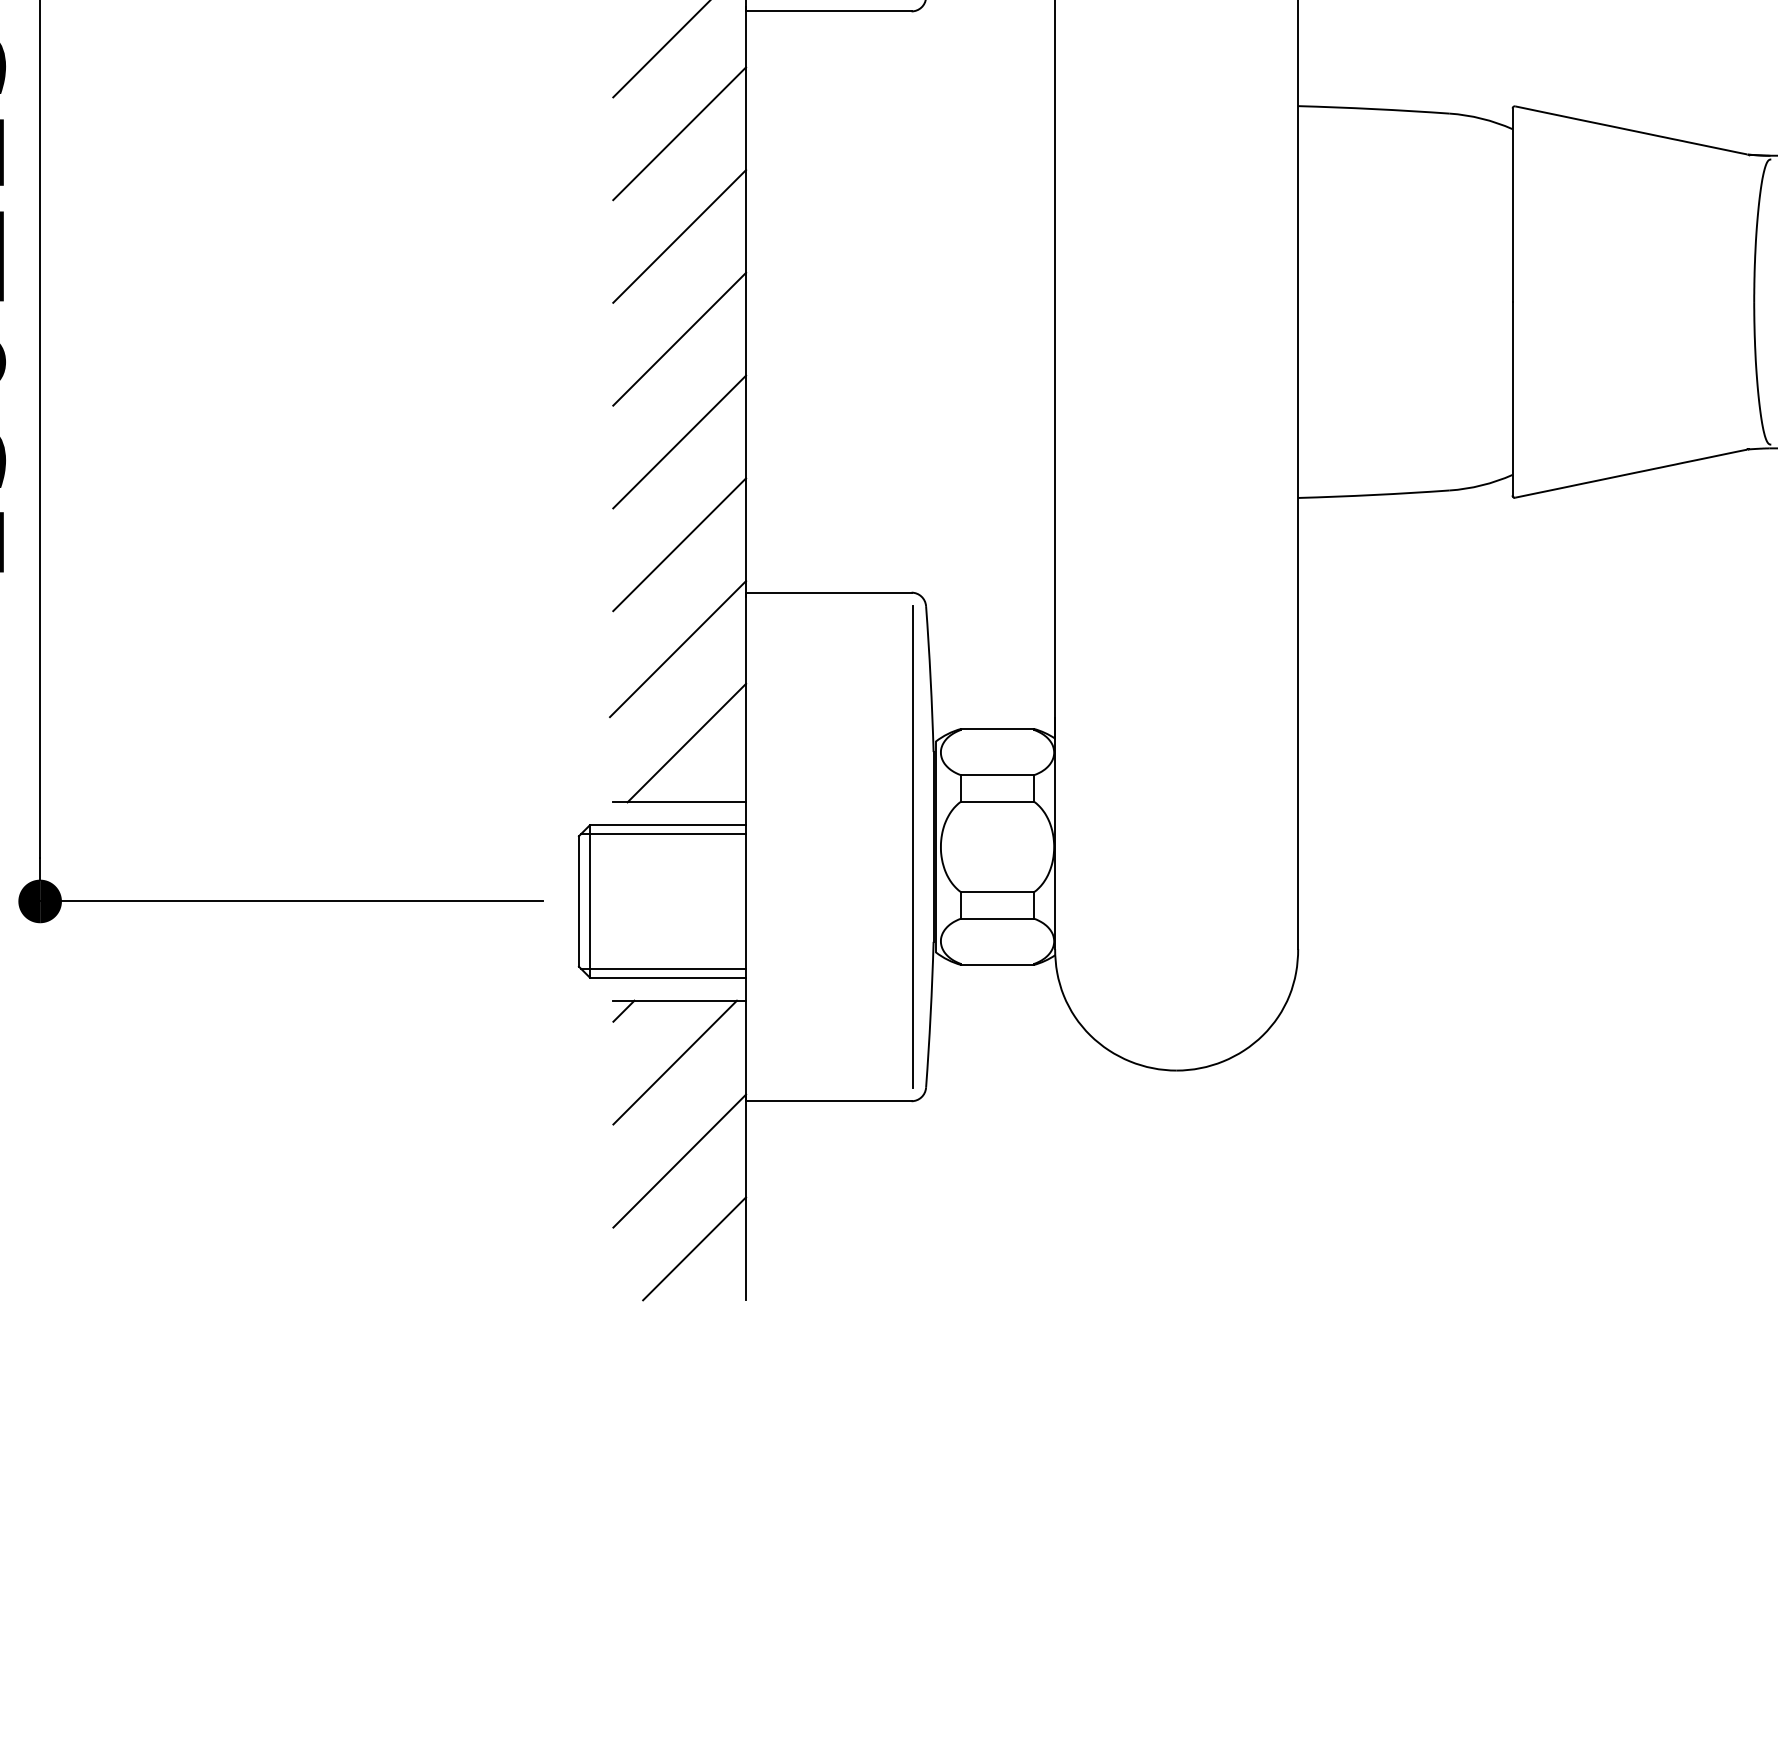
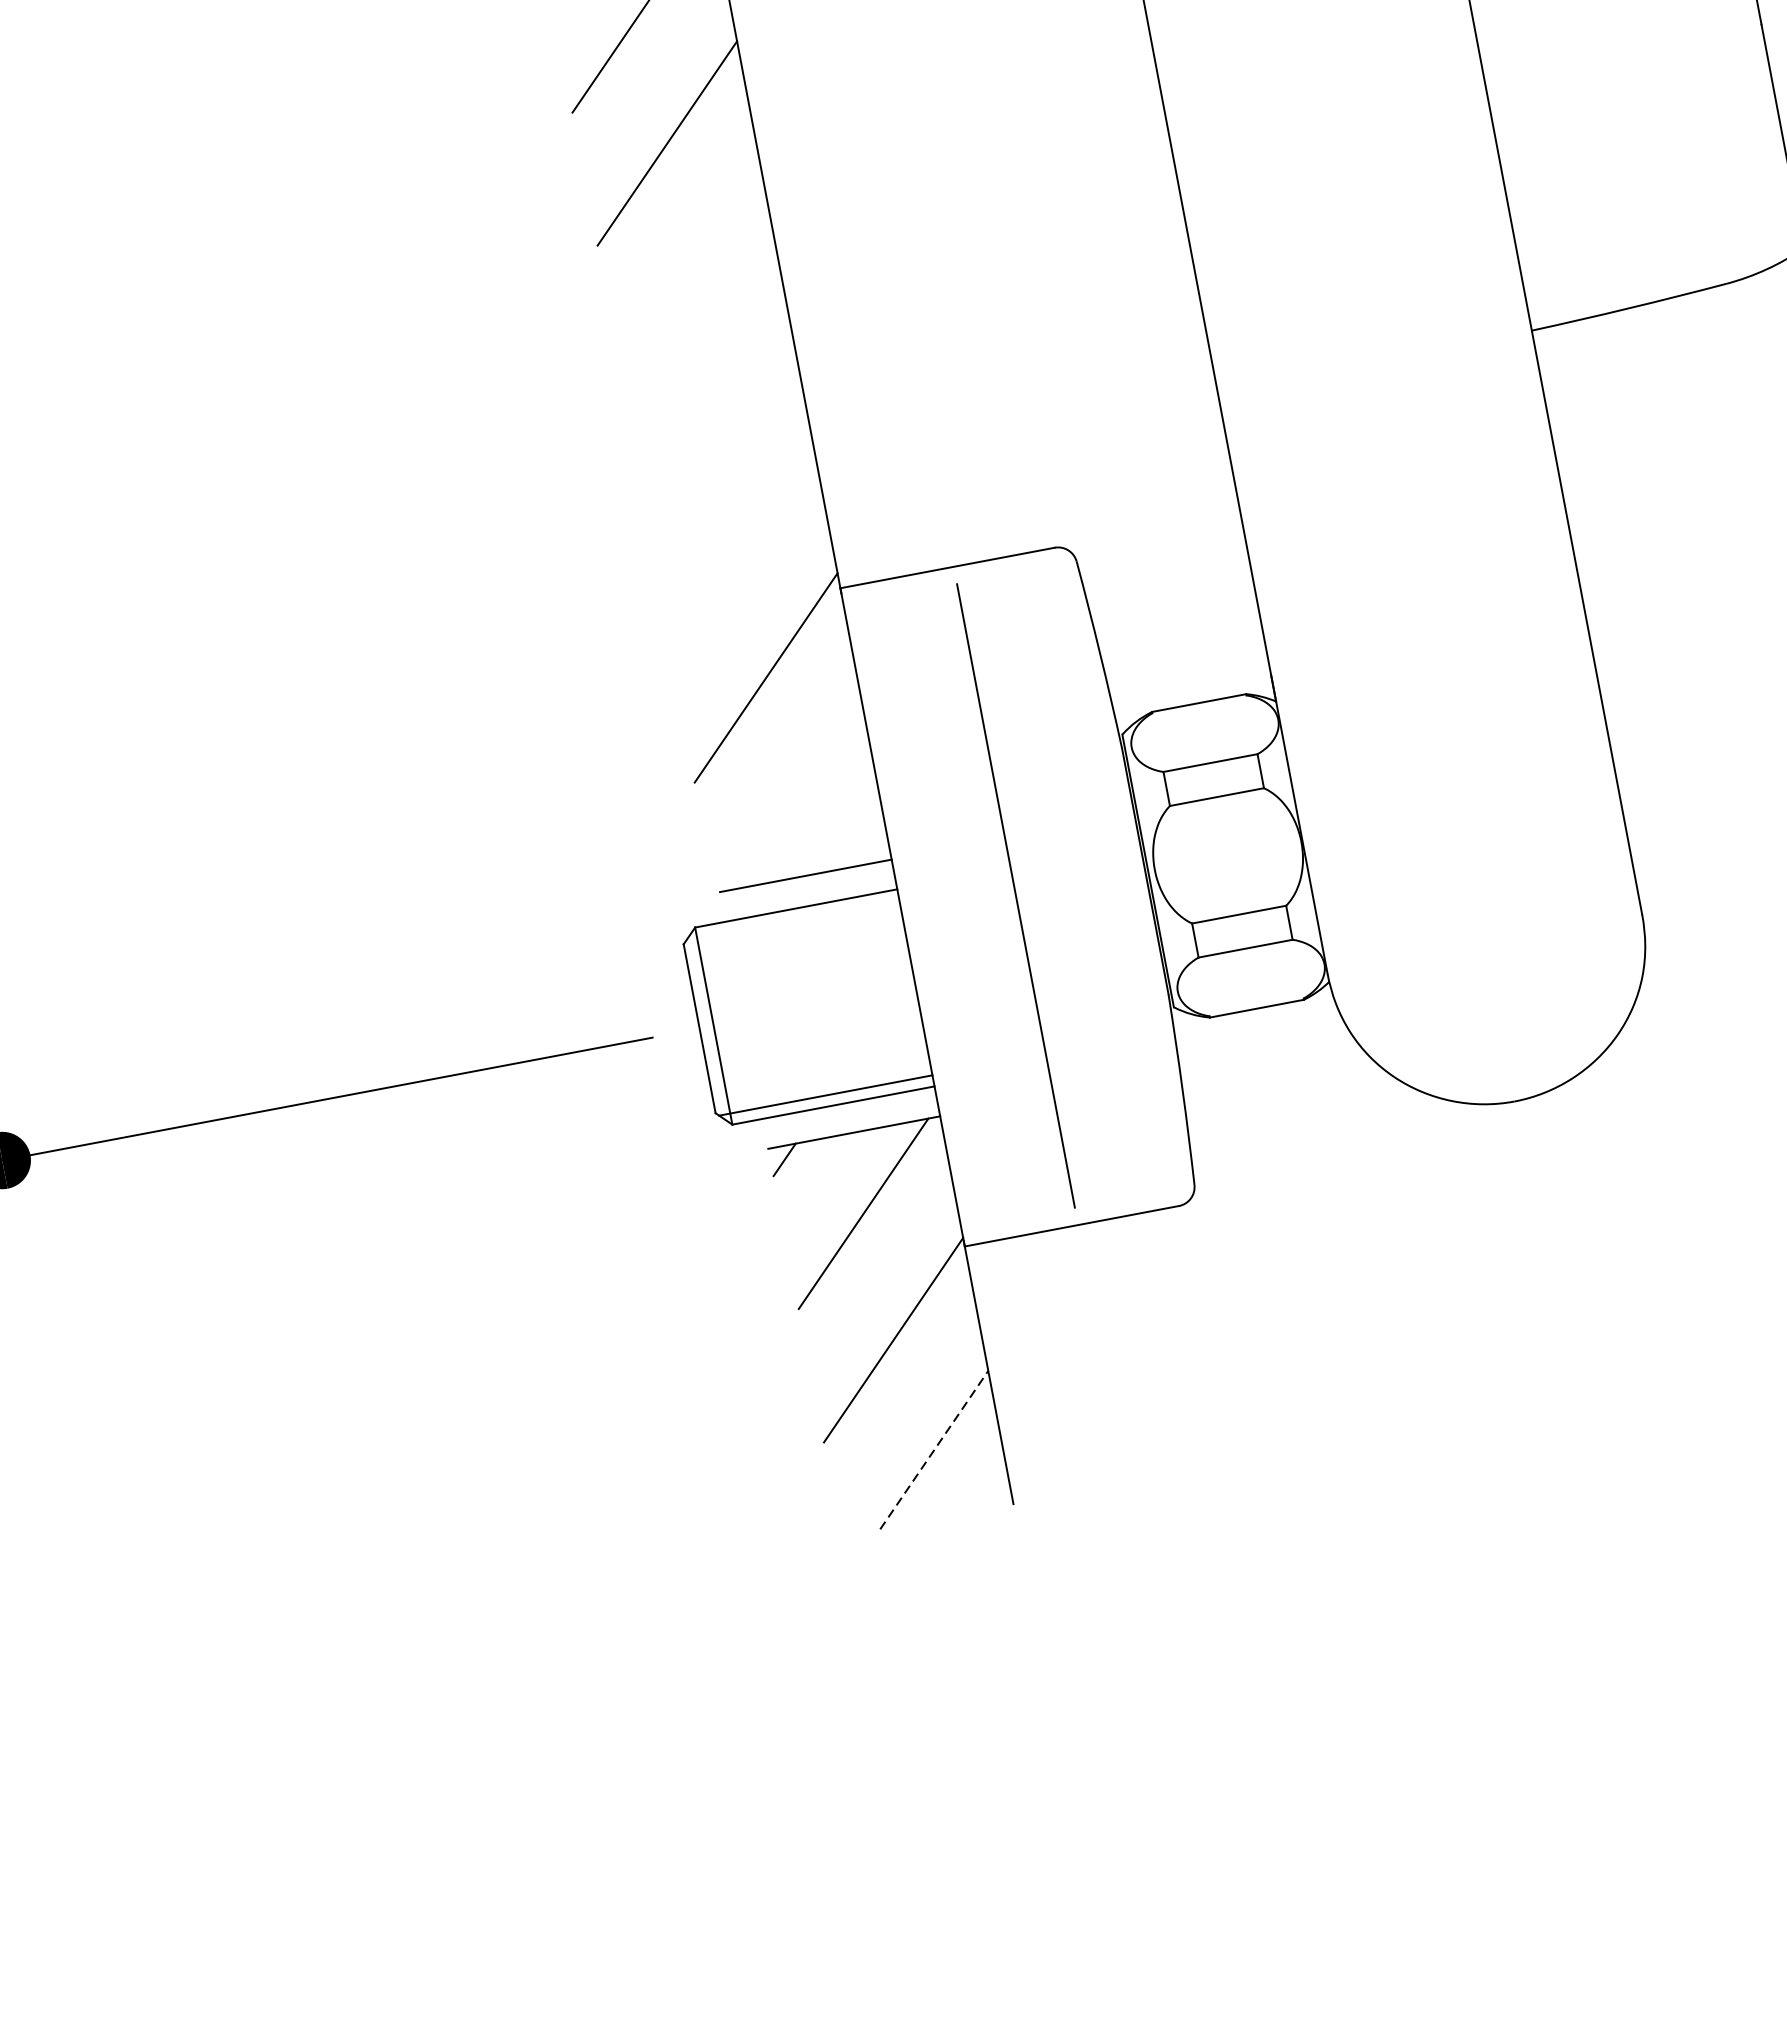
line: (679, 338) -> (692, 275), removed
line: (679, 441) -> (717, 408), removed
line: (679, 544) -> (742, 542), removed
line: (686, 742) -> (799, 796), removed
line: (663, 833) -> (792, 920), removed
line: (912, 846) -> (1015, 895), moved
line: (694, 1248) -> (934, 1449), solid -> dashed

